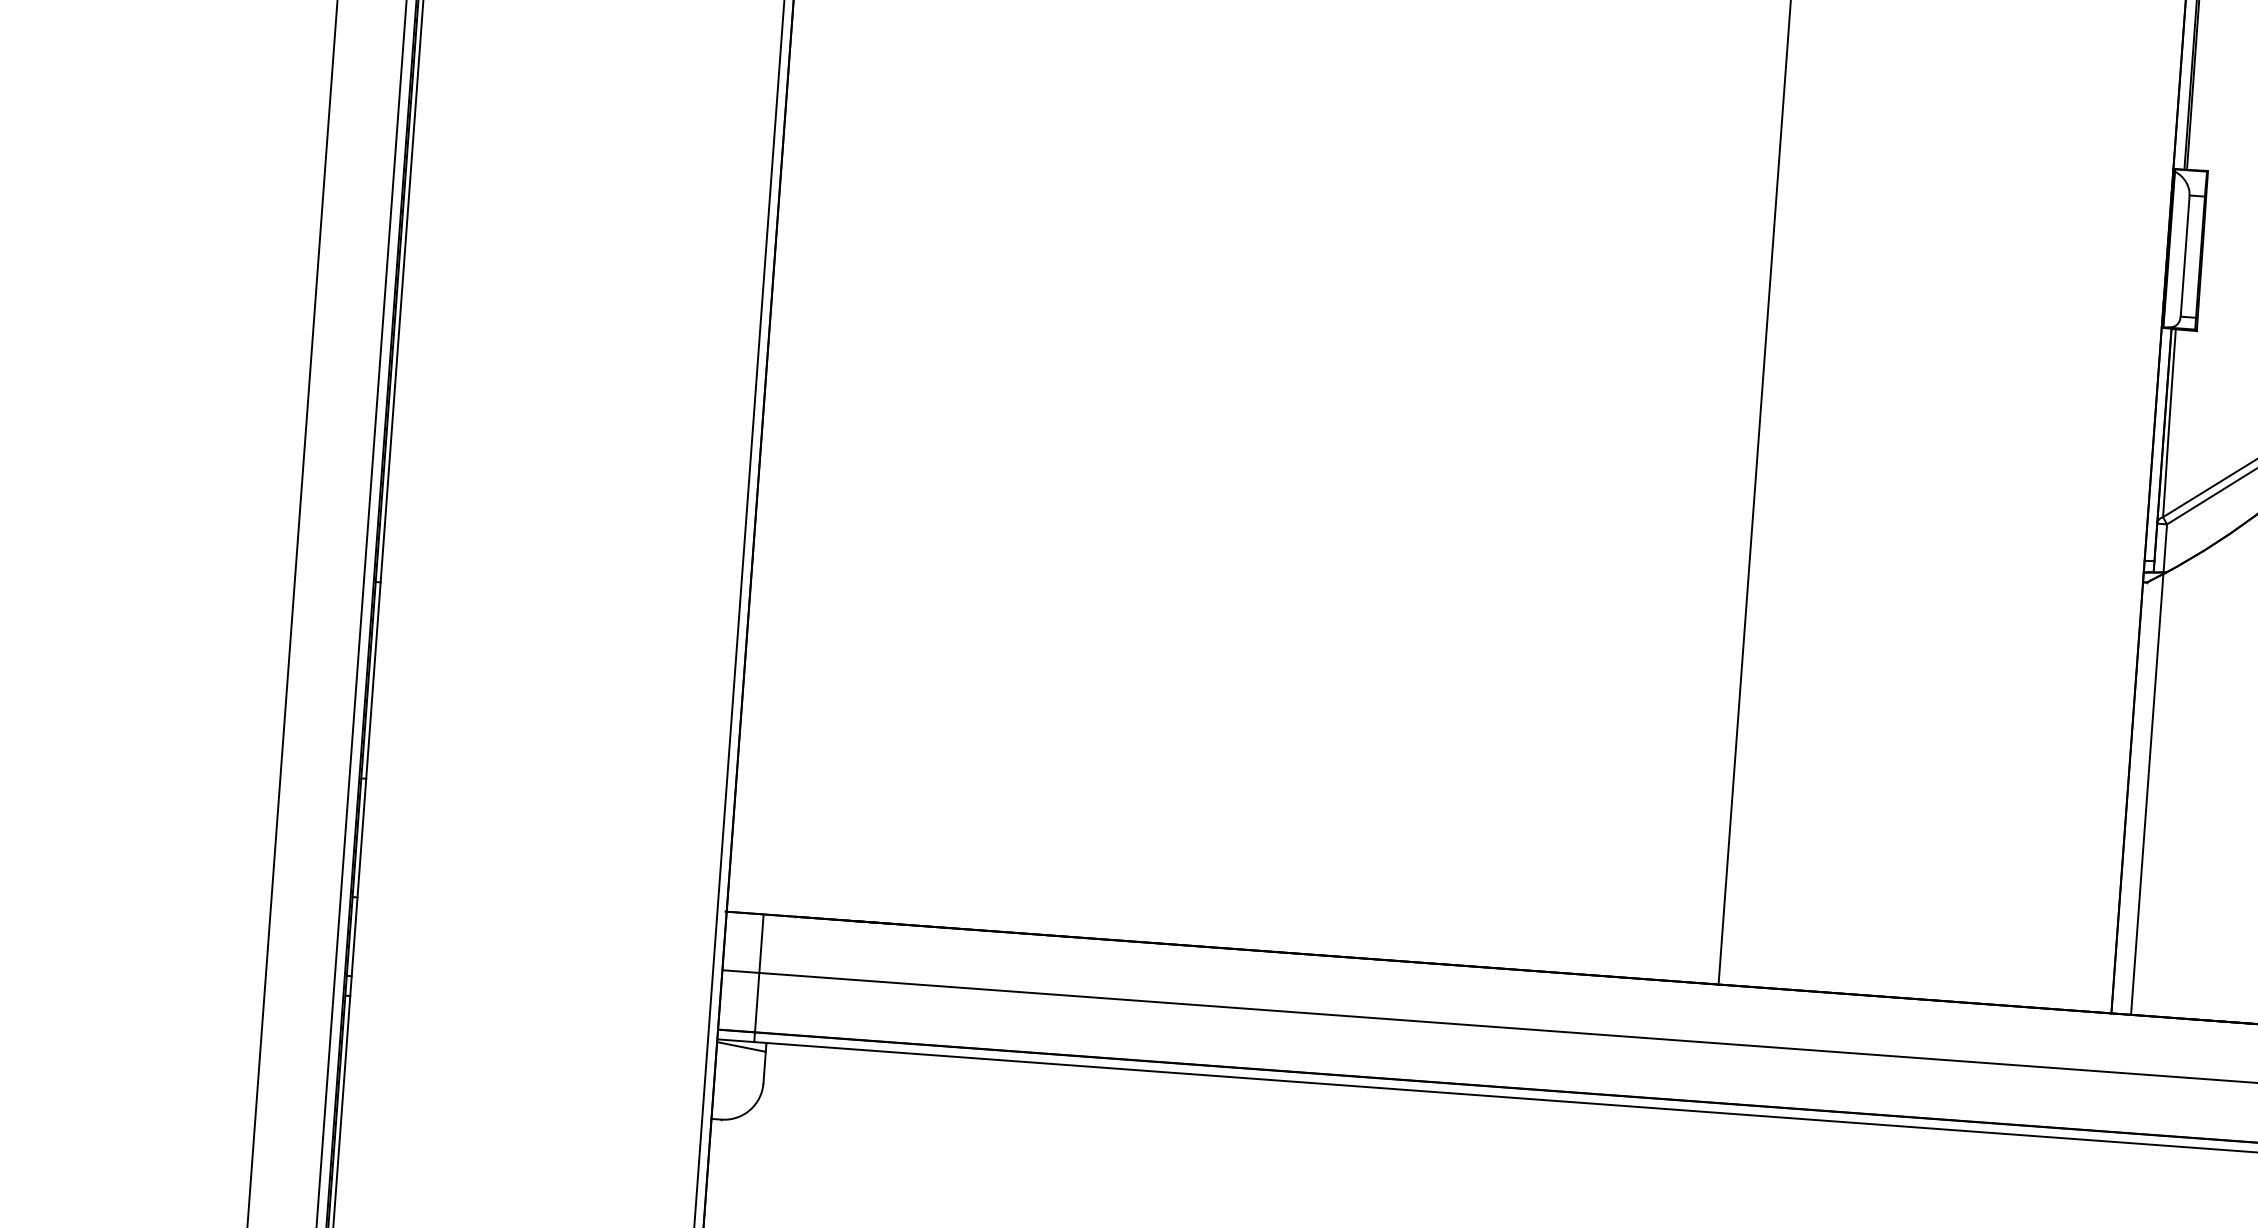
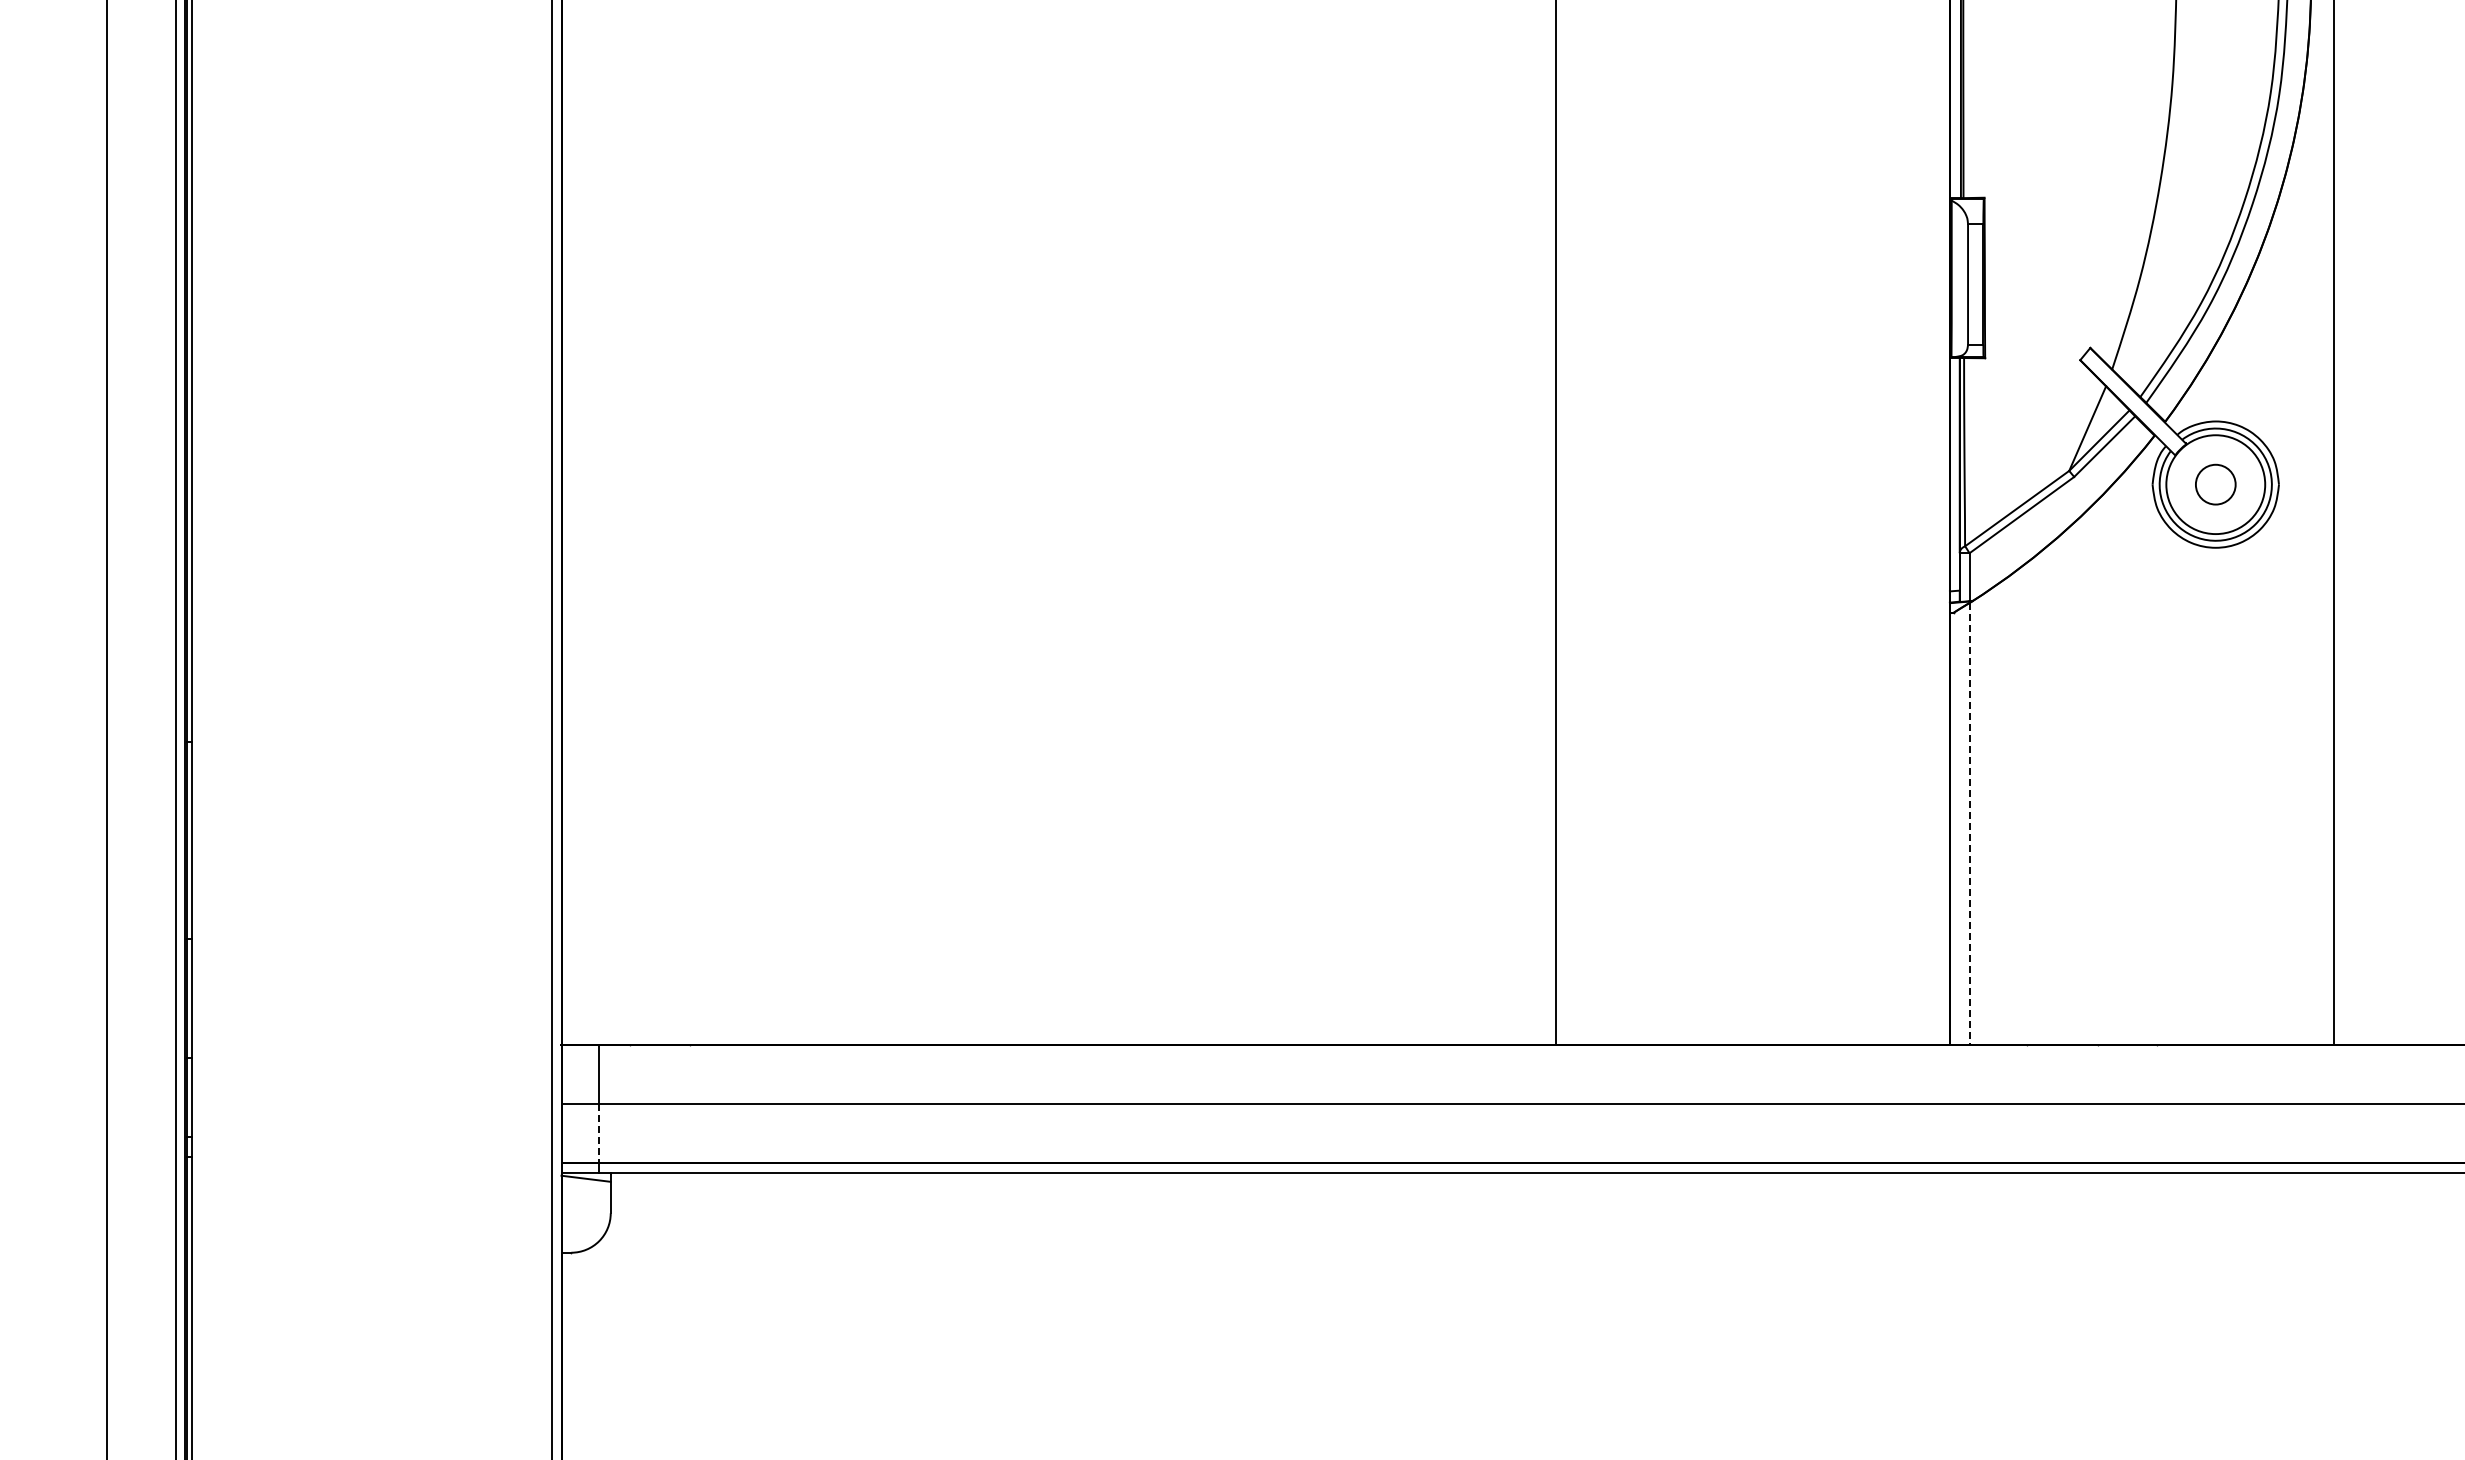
line: (2147, 794) -> (1969, 824), solid -> dashed
line: (757, 1002) -> (598, 1133), solid -> dashed

